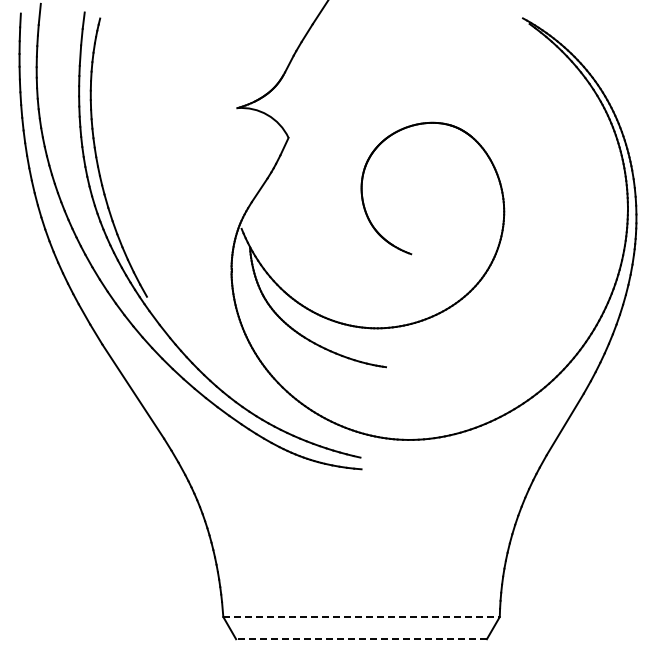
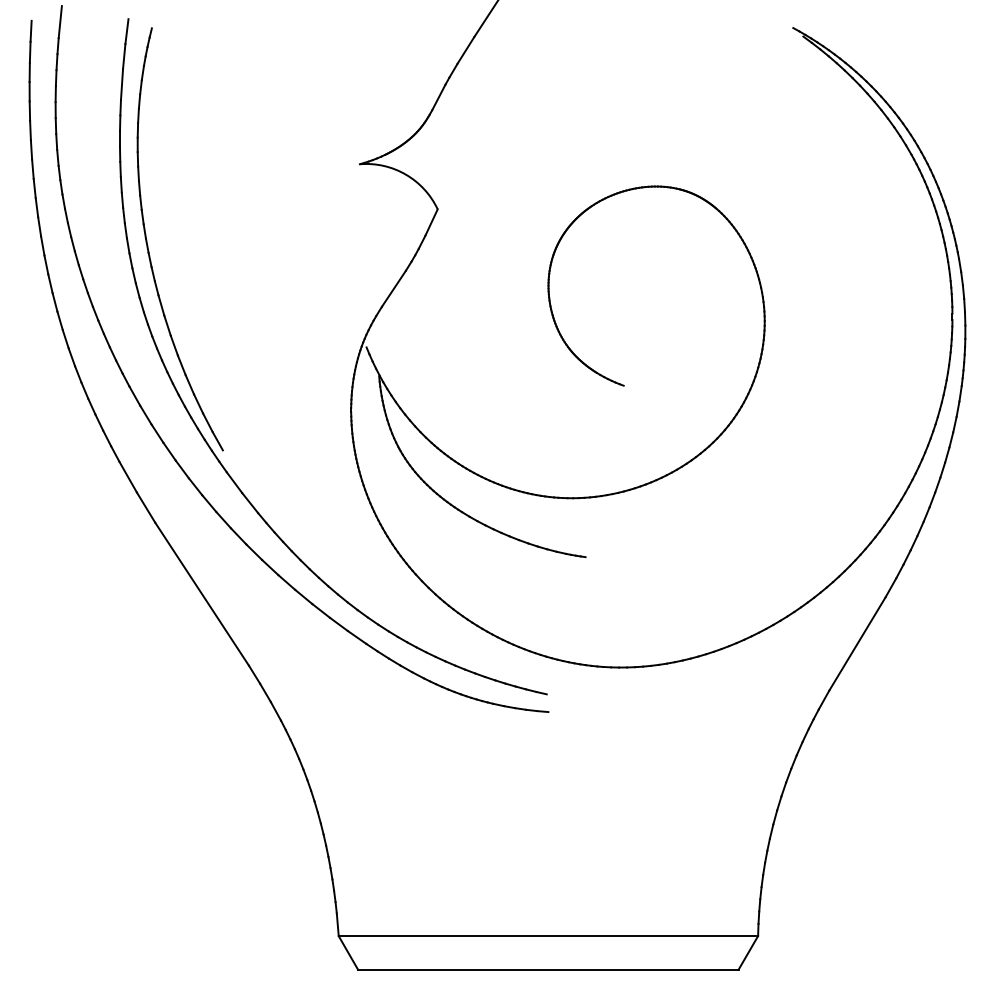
line: (360, 617) -> (546, 936), dashed -> solid
line: (361, 639) -> (548, 970), dashed -> solid

